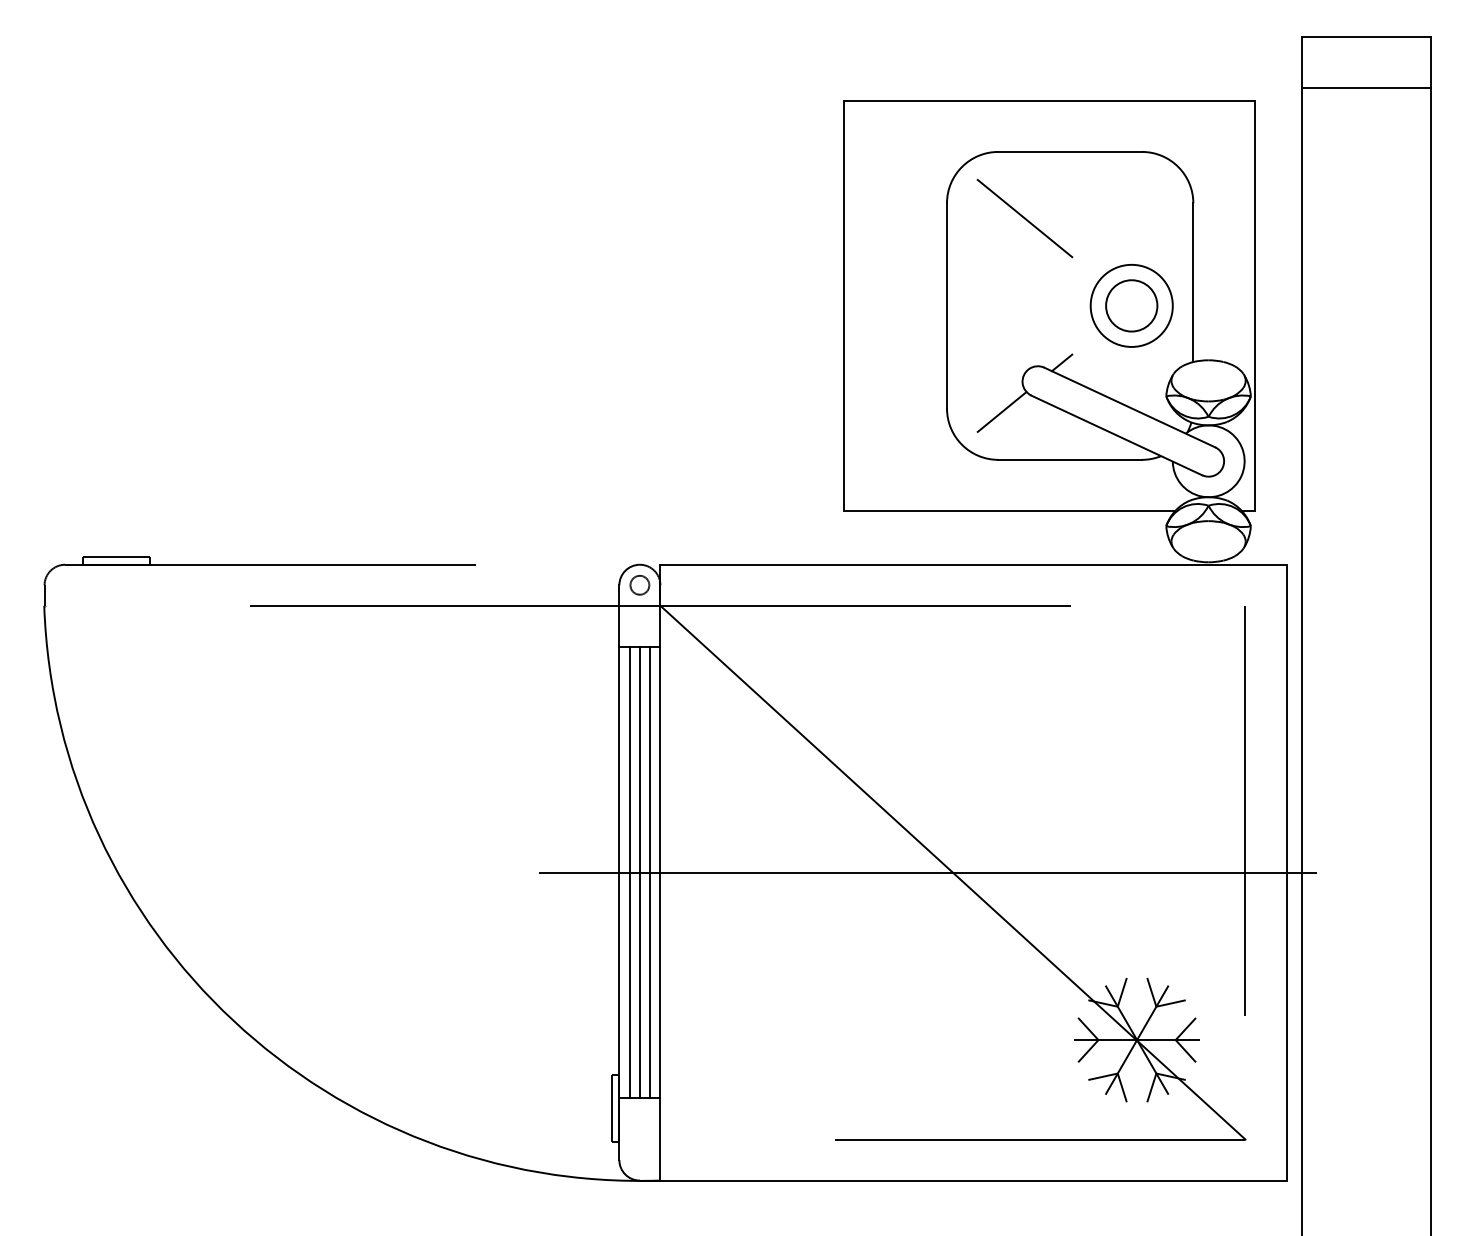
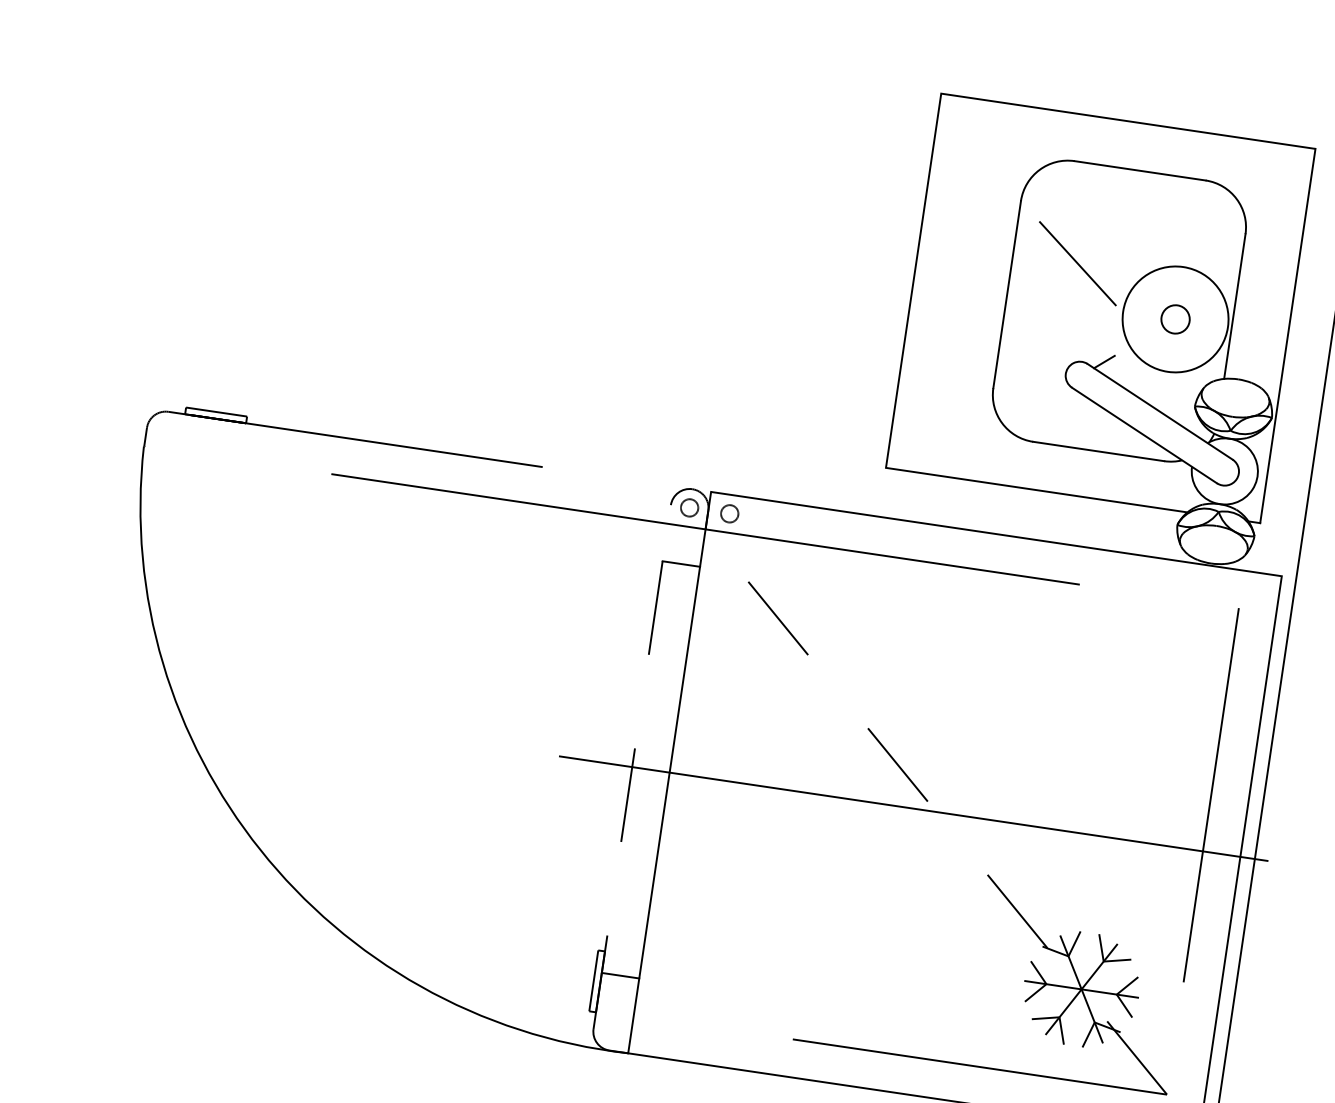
line: (1024, 218) -> (1077, 263), moved
circle: (1131, 305) -> (1175, 319), size x0.6
circle: (1131, 305) -> (1175, 319), size x1.4
line: (1001, 411) -> (1042, 398), removed
circle: (683, 585) -> (729, 513), added
line: (619, 872) -> (632, 766), solid -> dashed
line: (629, 872) -> (641, 768), removed
line: (639, 872) -> (650, 769), removed
line: (650, 872) -> (660, 771), removed
line: (952, 872) -> (935, 811), solid -> dashed

